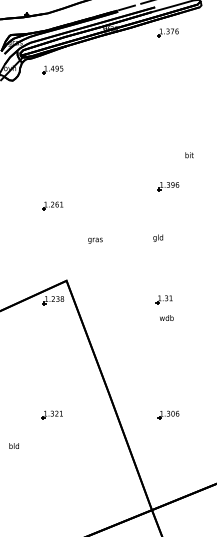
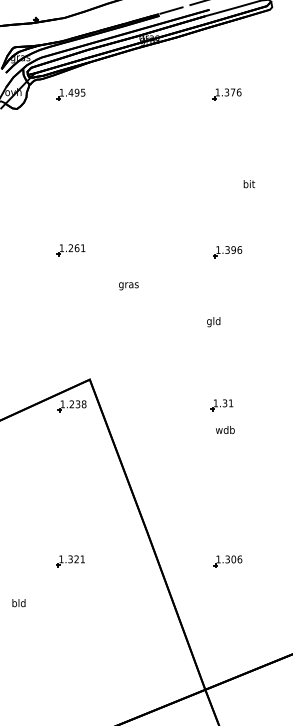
part: (167, 32) -> (226, 93), moved
text: (189, 155) -> (249, 184), moved
part: (52, 205) -> (70, 249), moved
text: (95, 240) -> (128, 285), moved

